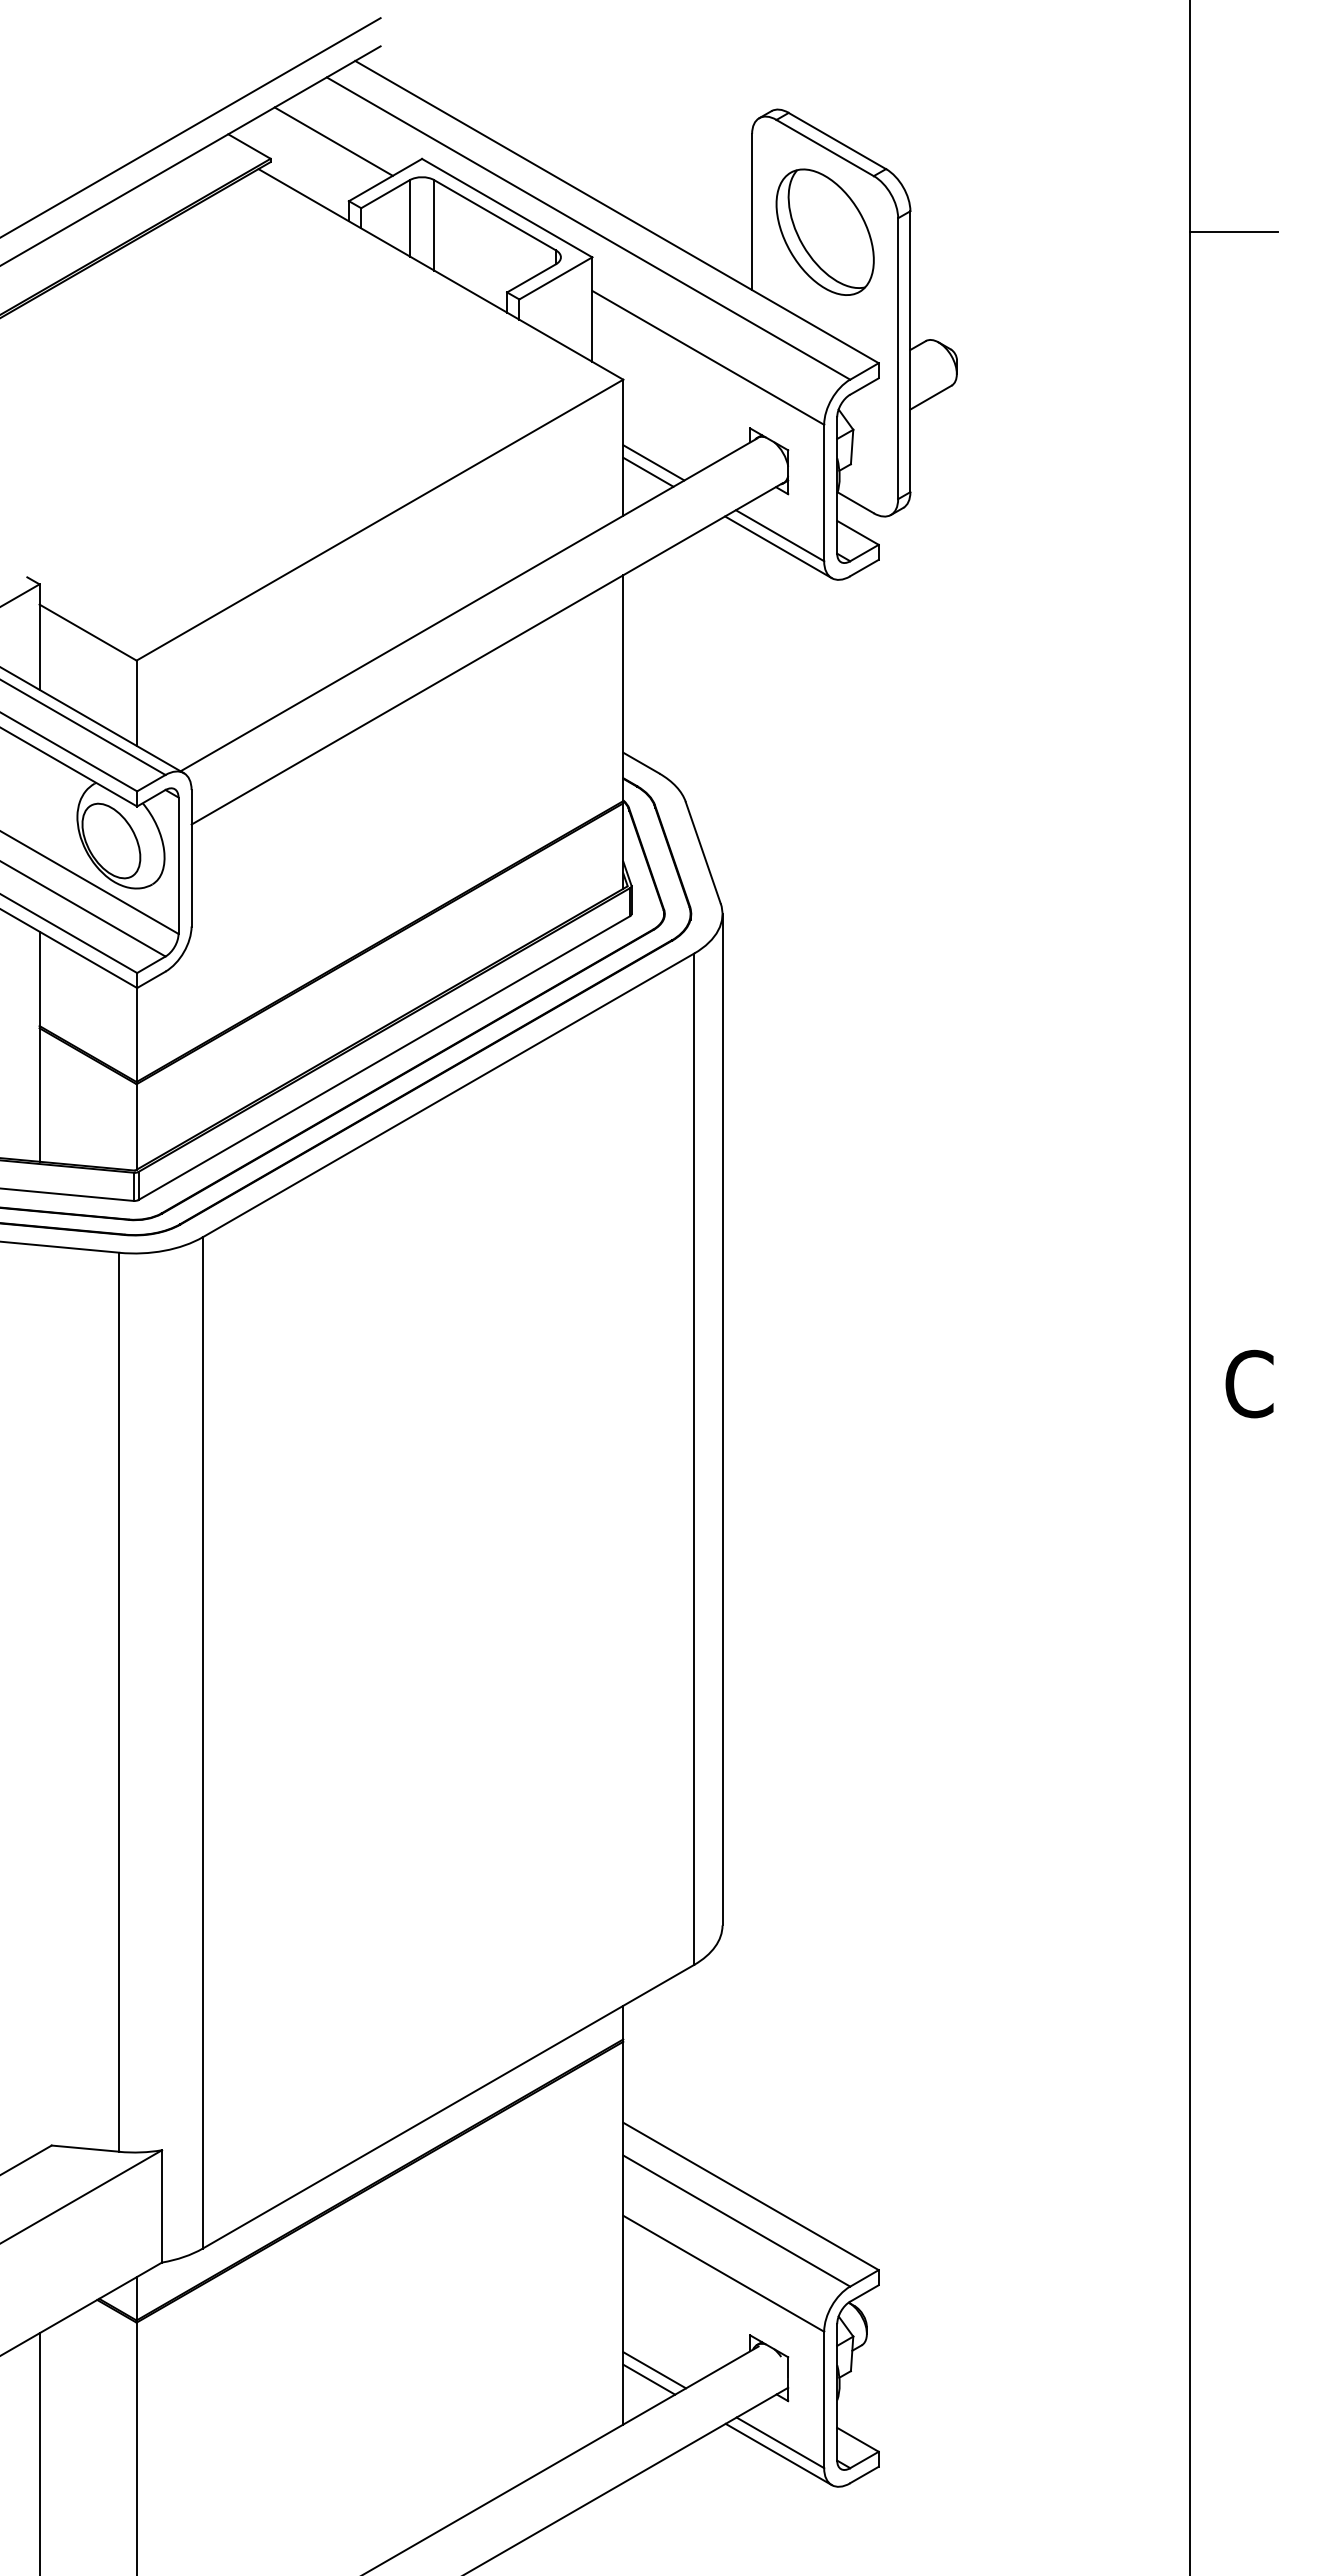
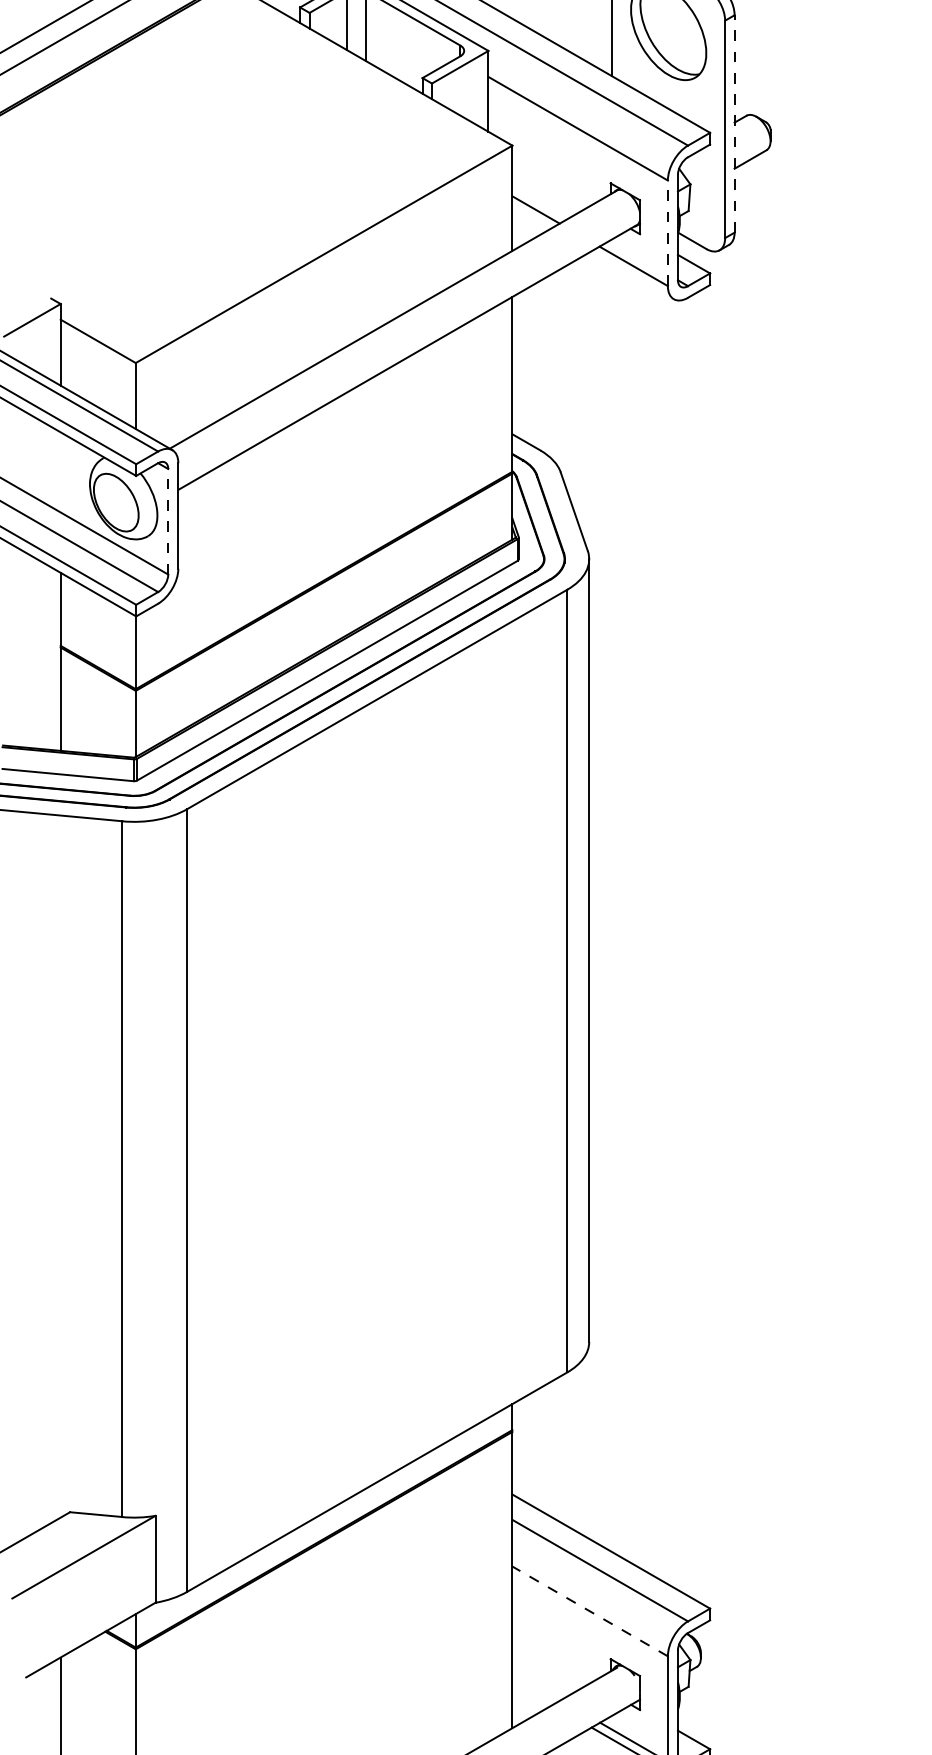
line: (910, 351) -> (734, 123), solid -> dashed
line: (648, 471) -> (531, 216), removed
line: (824, 492) -> (668, 232), solid -> dashed
line: (778, 547) -> (632, 275), removed
line: (178, 865) -> (168, 521), solid -> dashed
line: (723, 2273) -> (589, 1611), solid -> dashed
line: (654, 2370) -> (536, 1686), removed
line: (649, 2379) -> (532, 1693), removed

